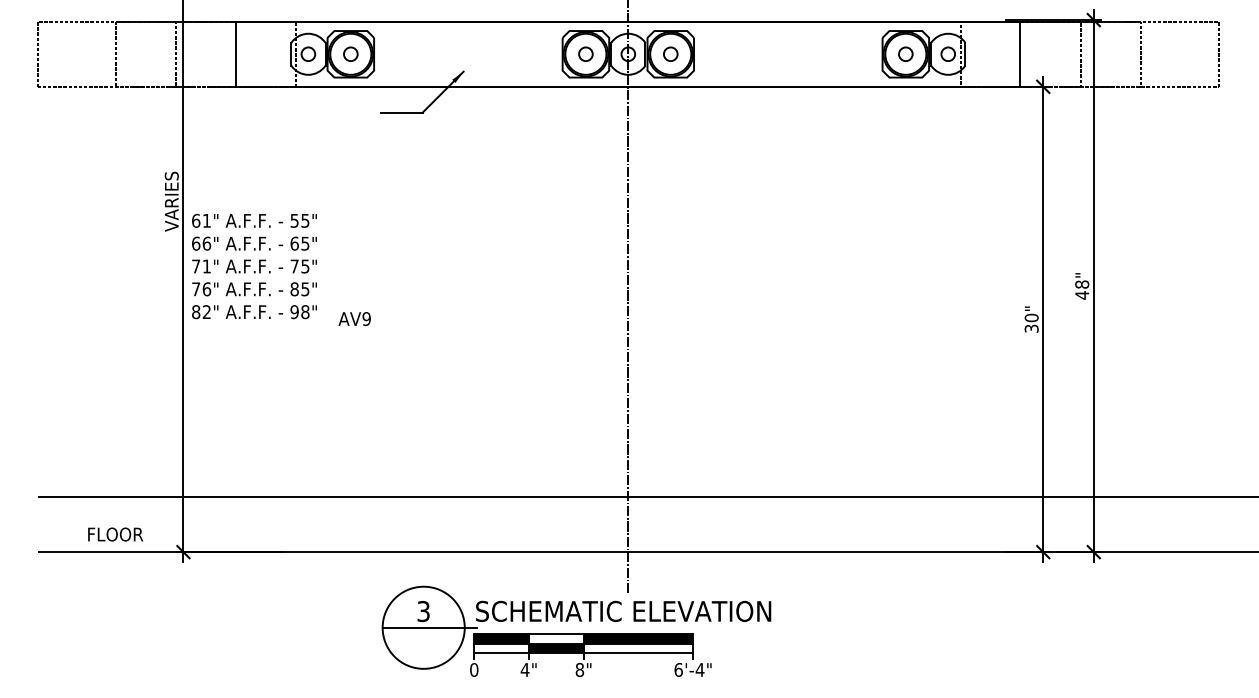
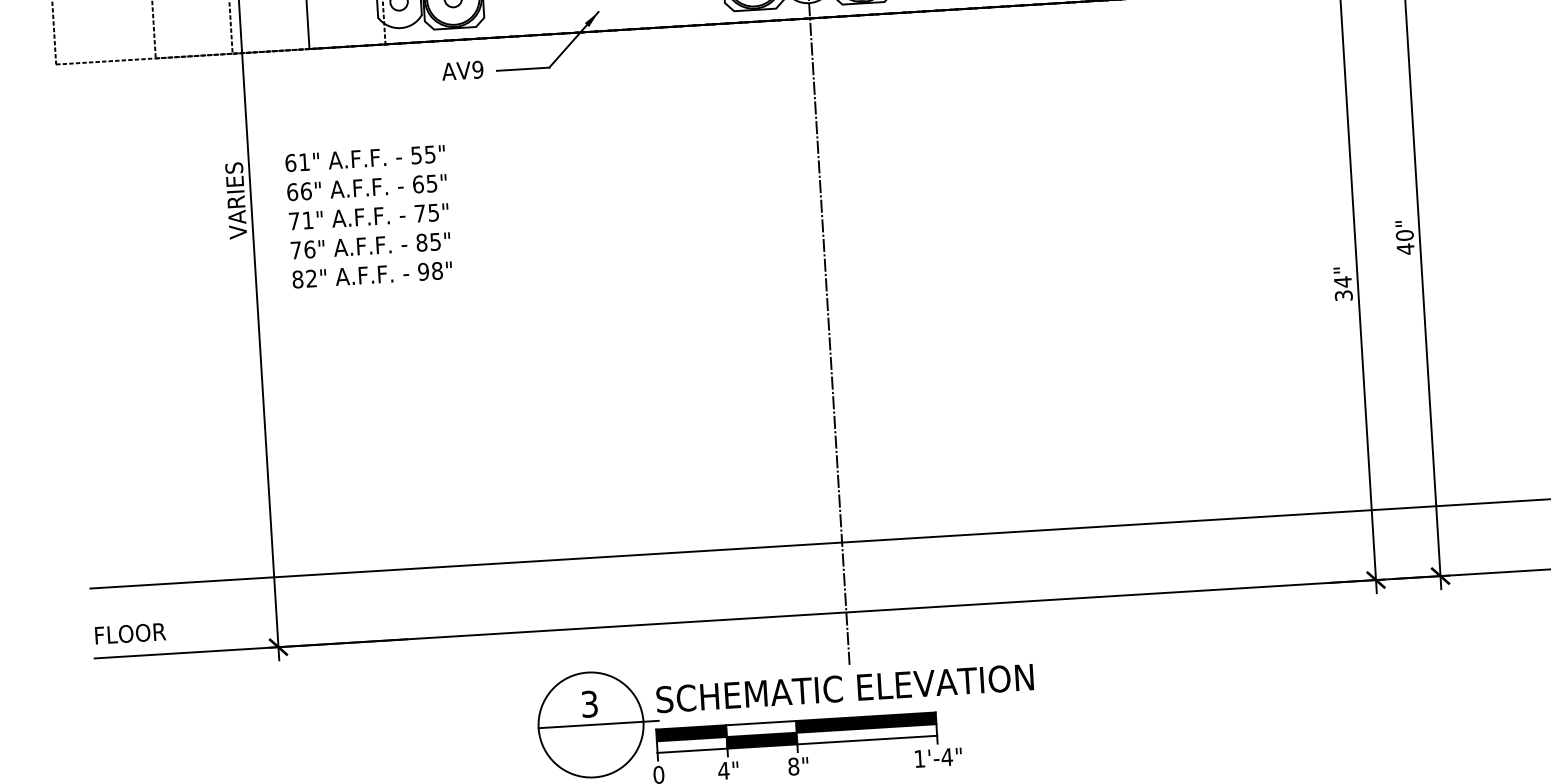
text: (254, 266) -> (368, 216), moved
text: (1081, 284) -> (1403, 235), 48" -> 40"
text: (1031, 317) -> (1342, 281), 30" -> 34"
text: (354, 319) -> (462, 71), moved
text: (115, 534) -> (130, 633), moved
text: (678, 669) -> (919, 758), 6'-4" -> 1'-4"

